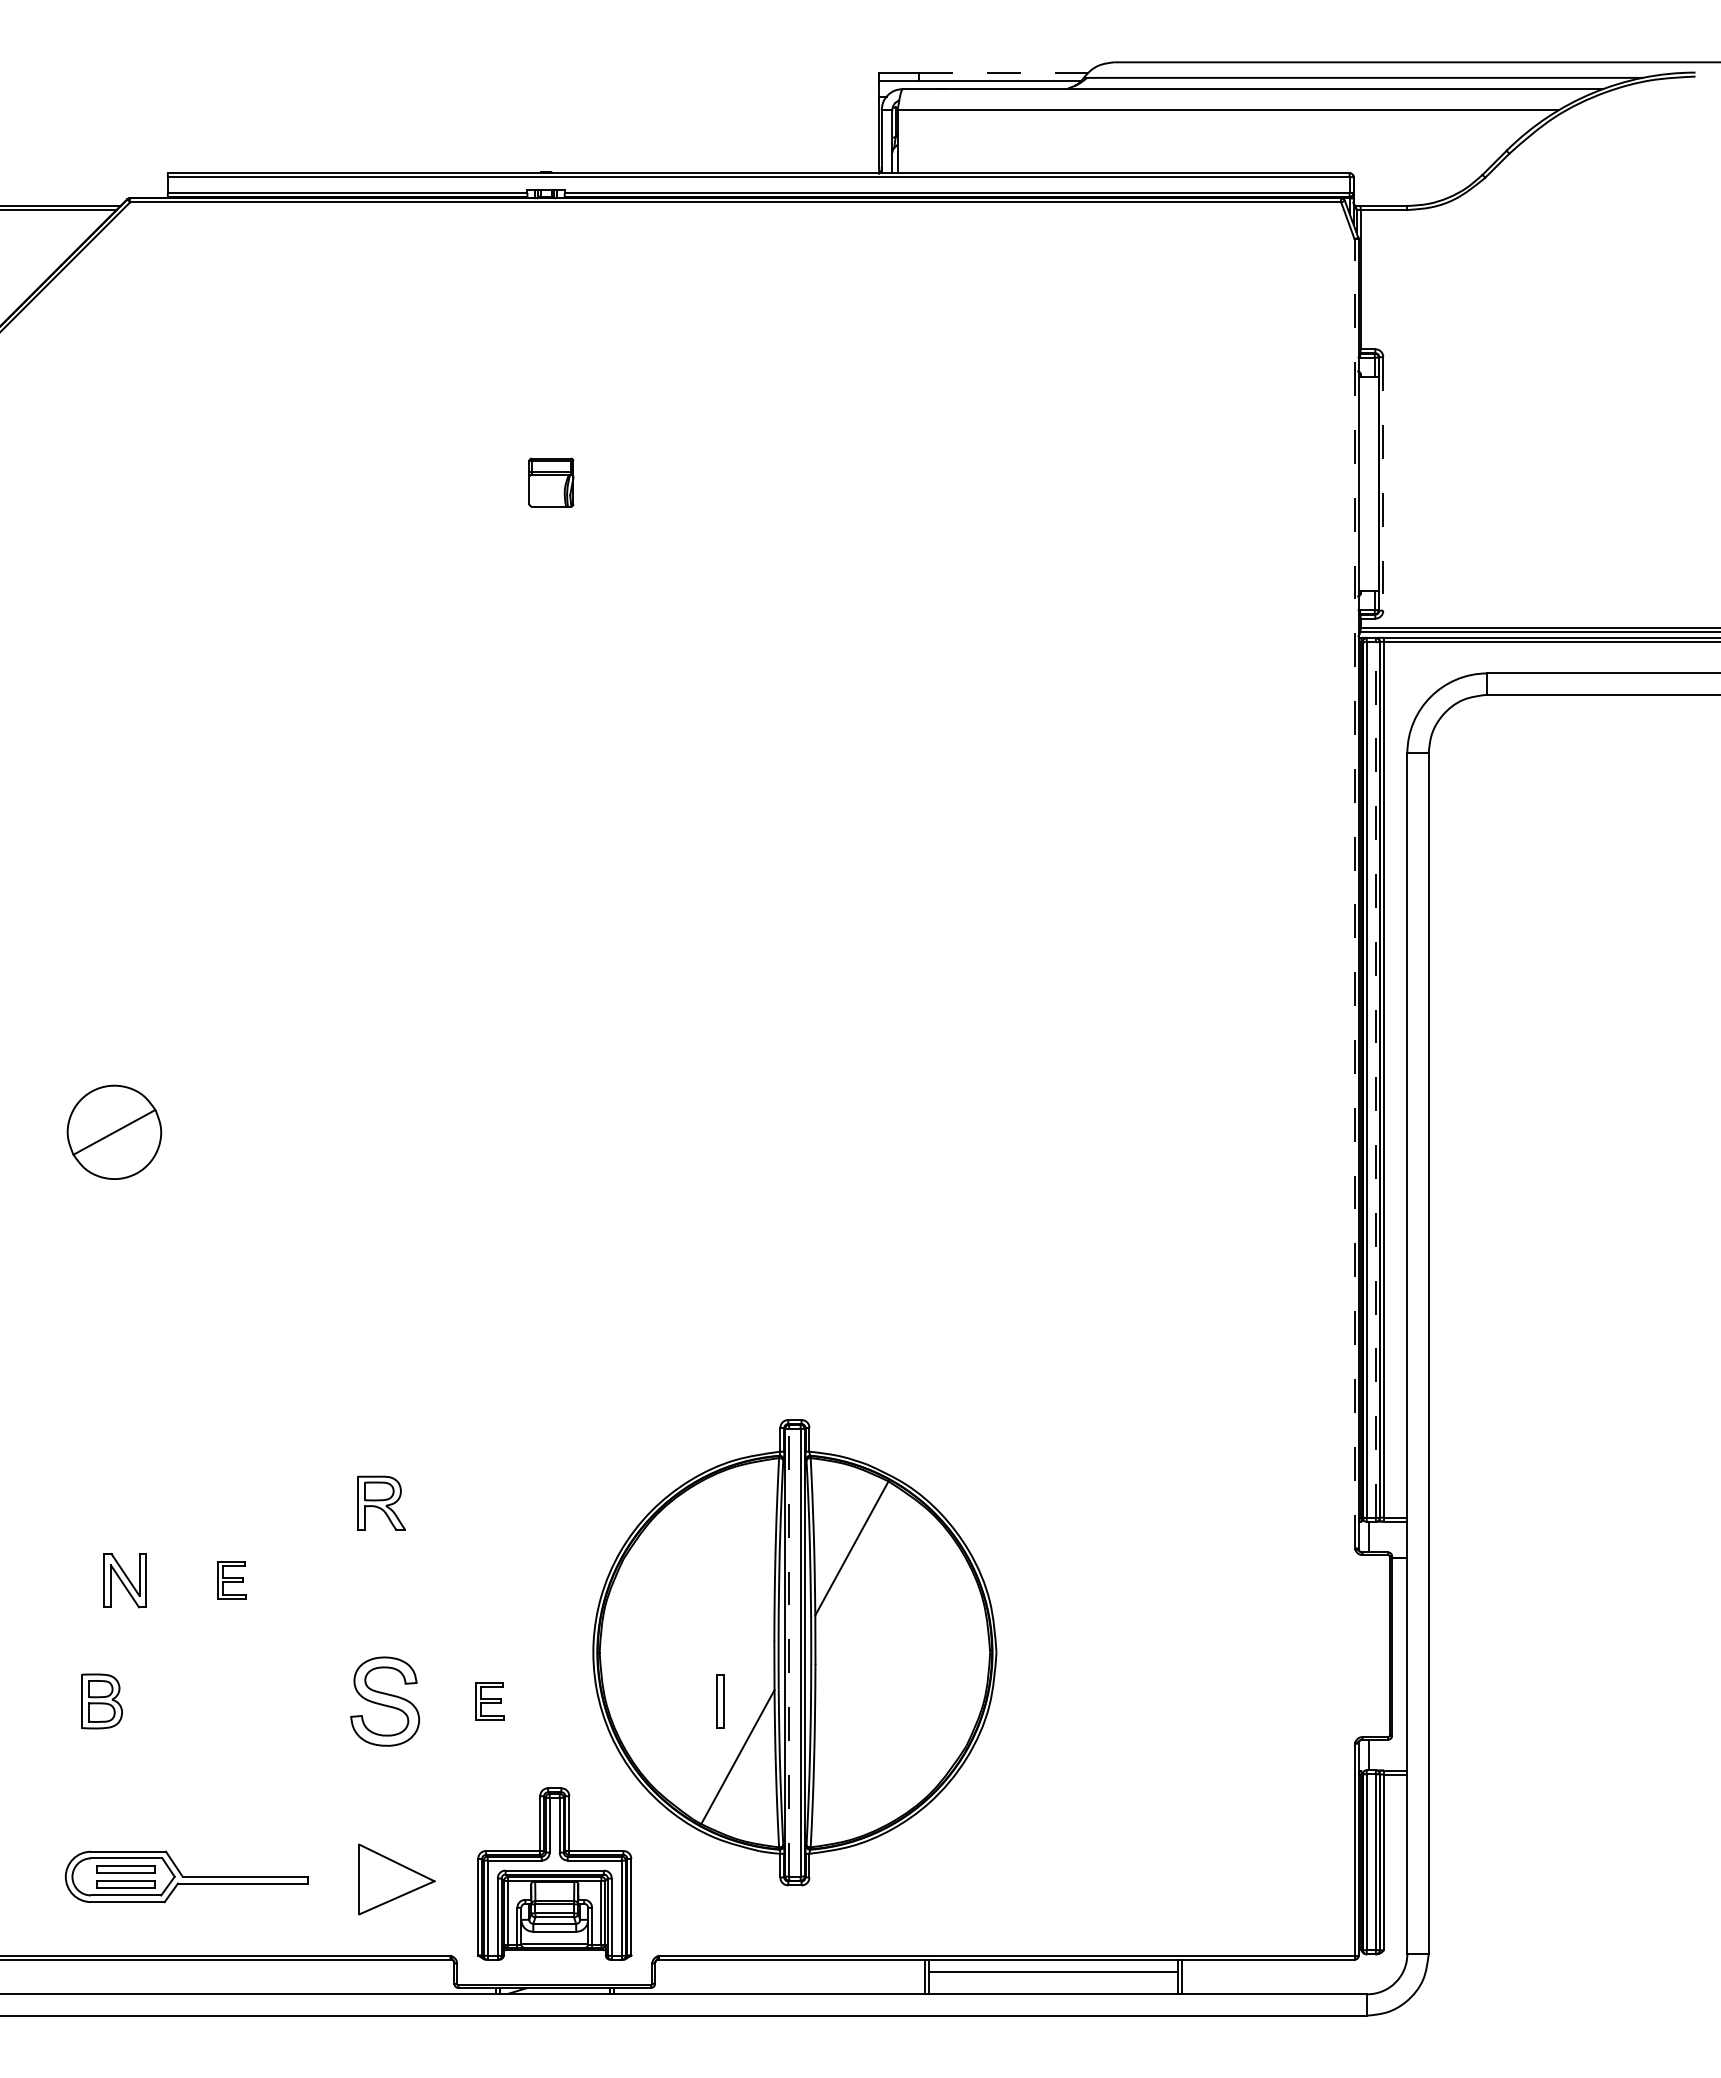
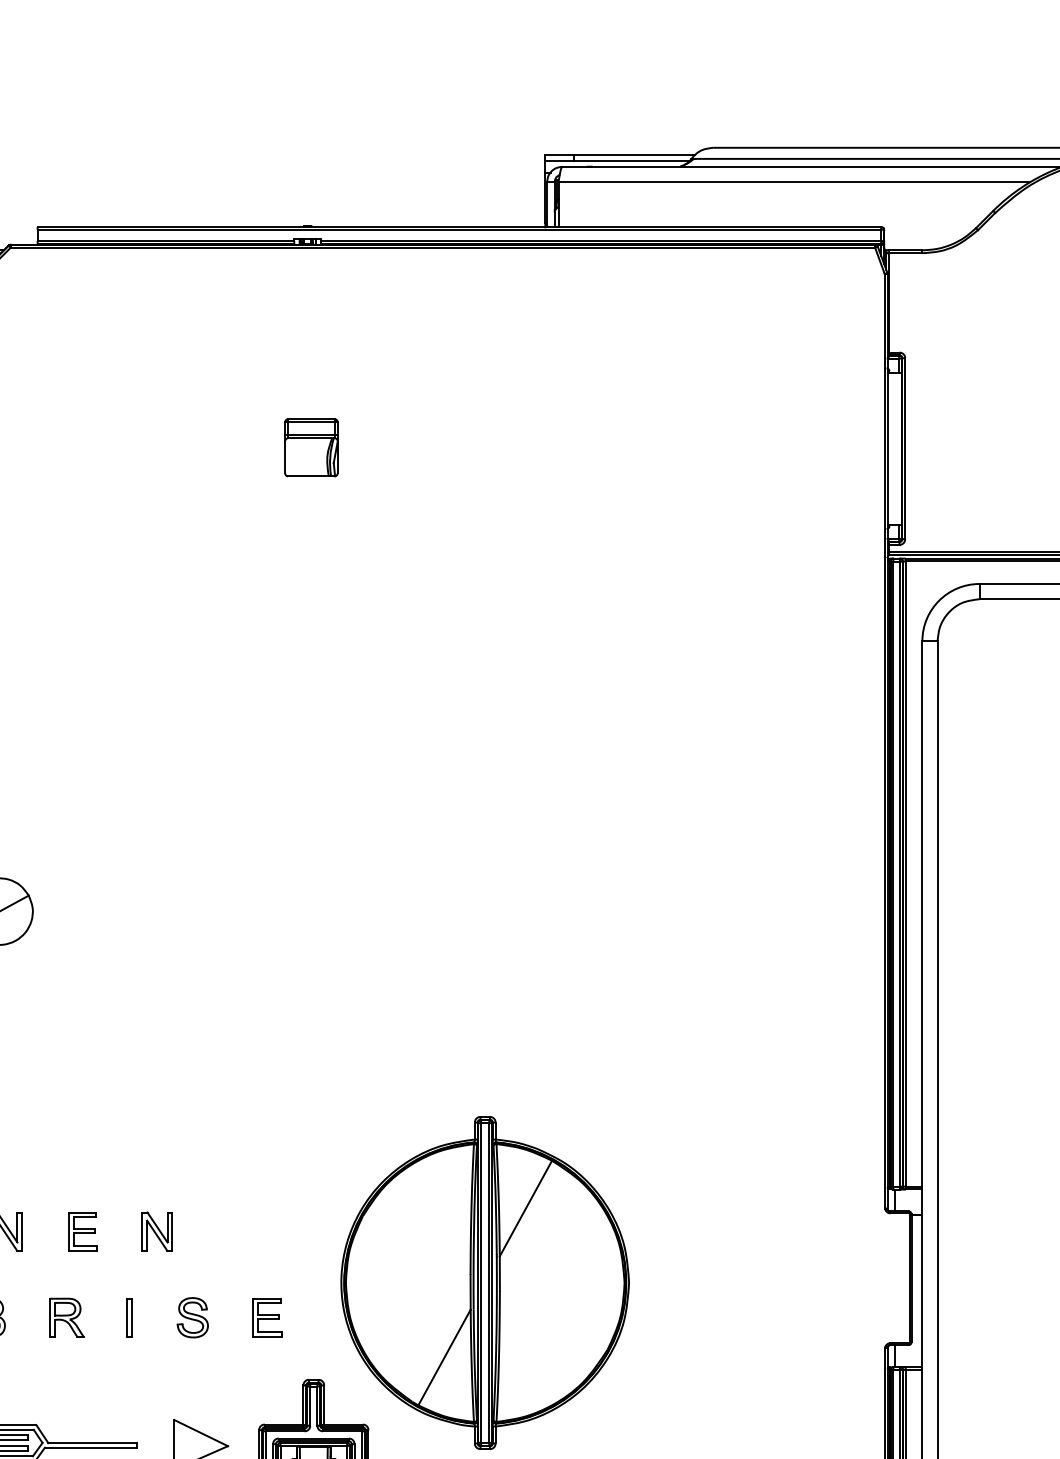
line: (1003, 73) -> (634, 155), dashed -> solid
part: (551, 482) -> (311, 447), size x1.67
line: (1383, 483) -> (905, 448), dashed -> solid
line: (1354, 893) -> (884, 741), dashed -> solid
line: (1375, 1080) -> (899, 874), dashed -> solid
part: (381, 1502) -> (66, 1317), moved
part: (231, 1580) -> (83, 1231), size x1.43
part: (335, 1580) -> (157, 1231), added
line: (789, 1652) -> (481, 1282), dashed -> solid
part: (385, 1700) -> (192, 1317), size x0.62
part: (489, 1701) -> (267, 1317), size x1.43
part: (720, 1701) -> (130, 1317), moved

